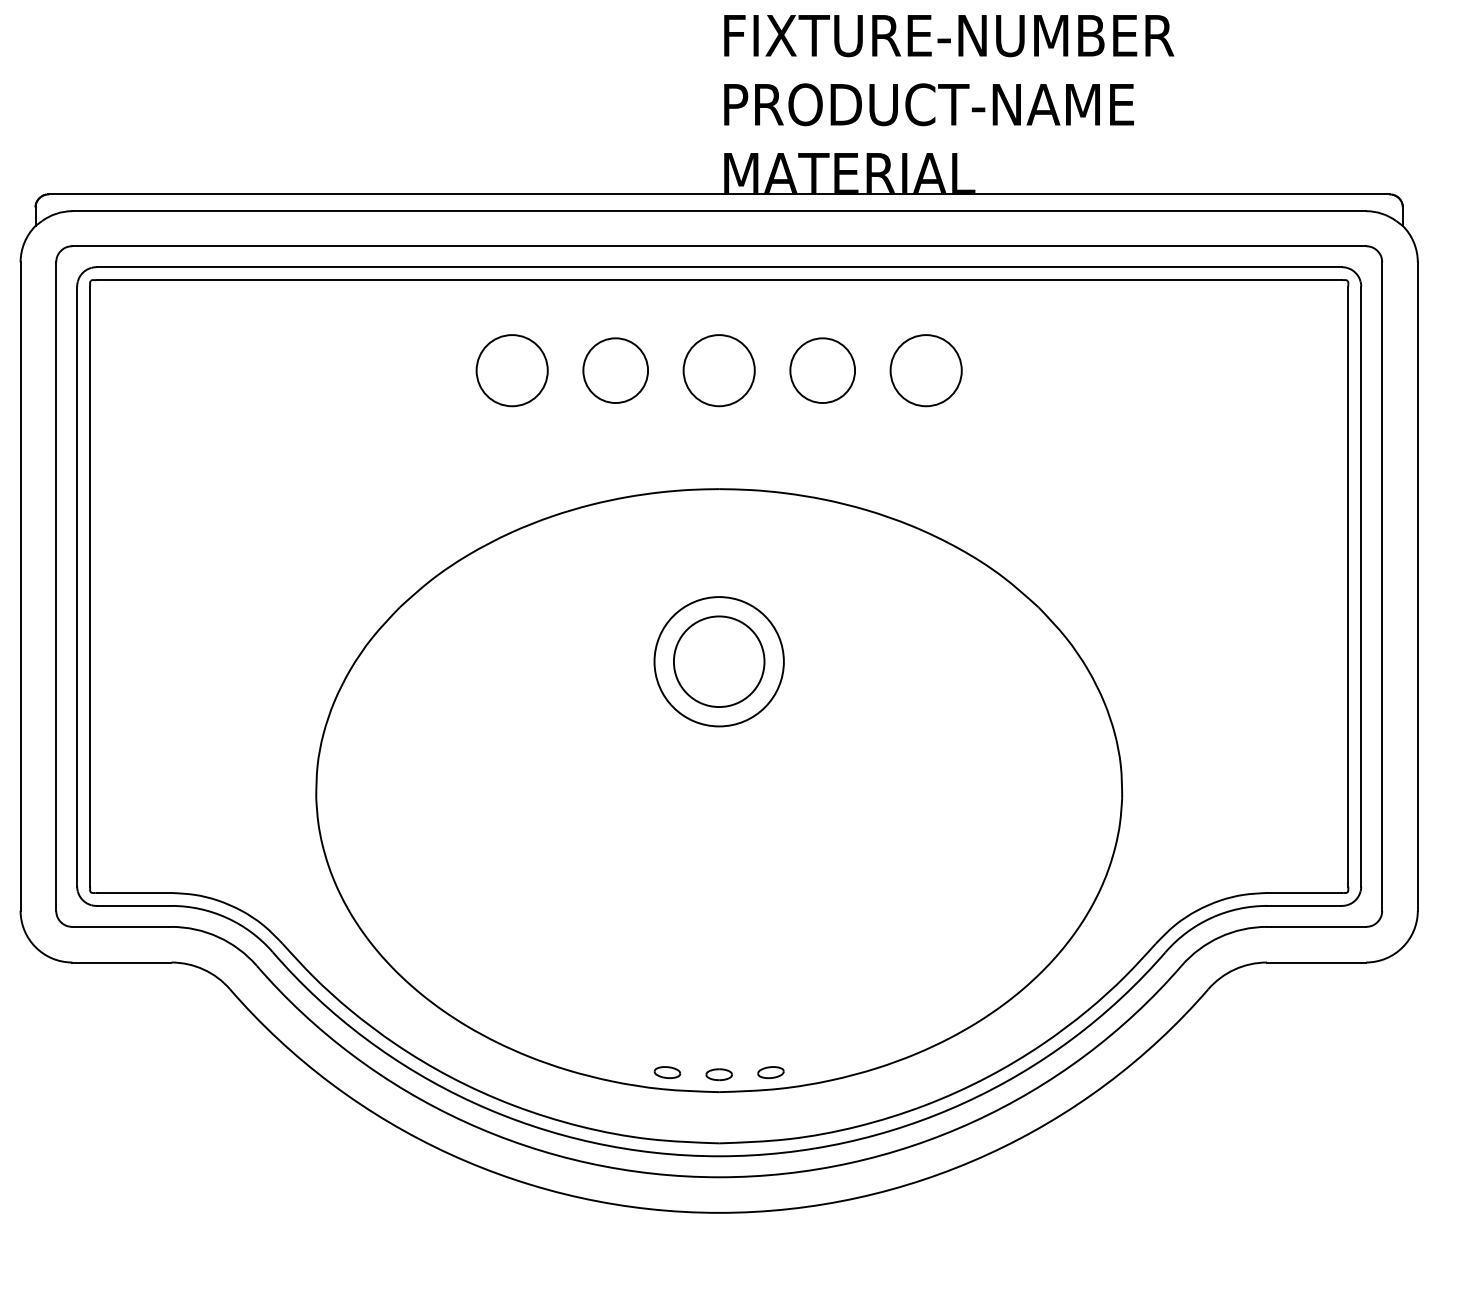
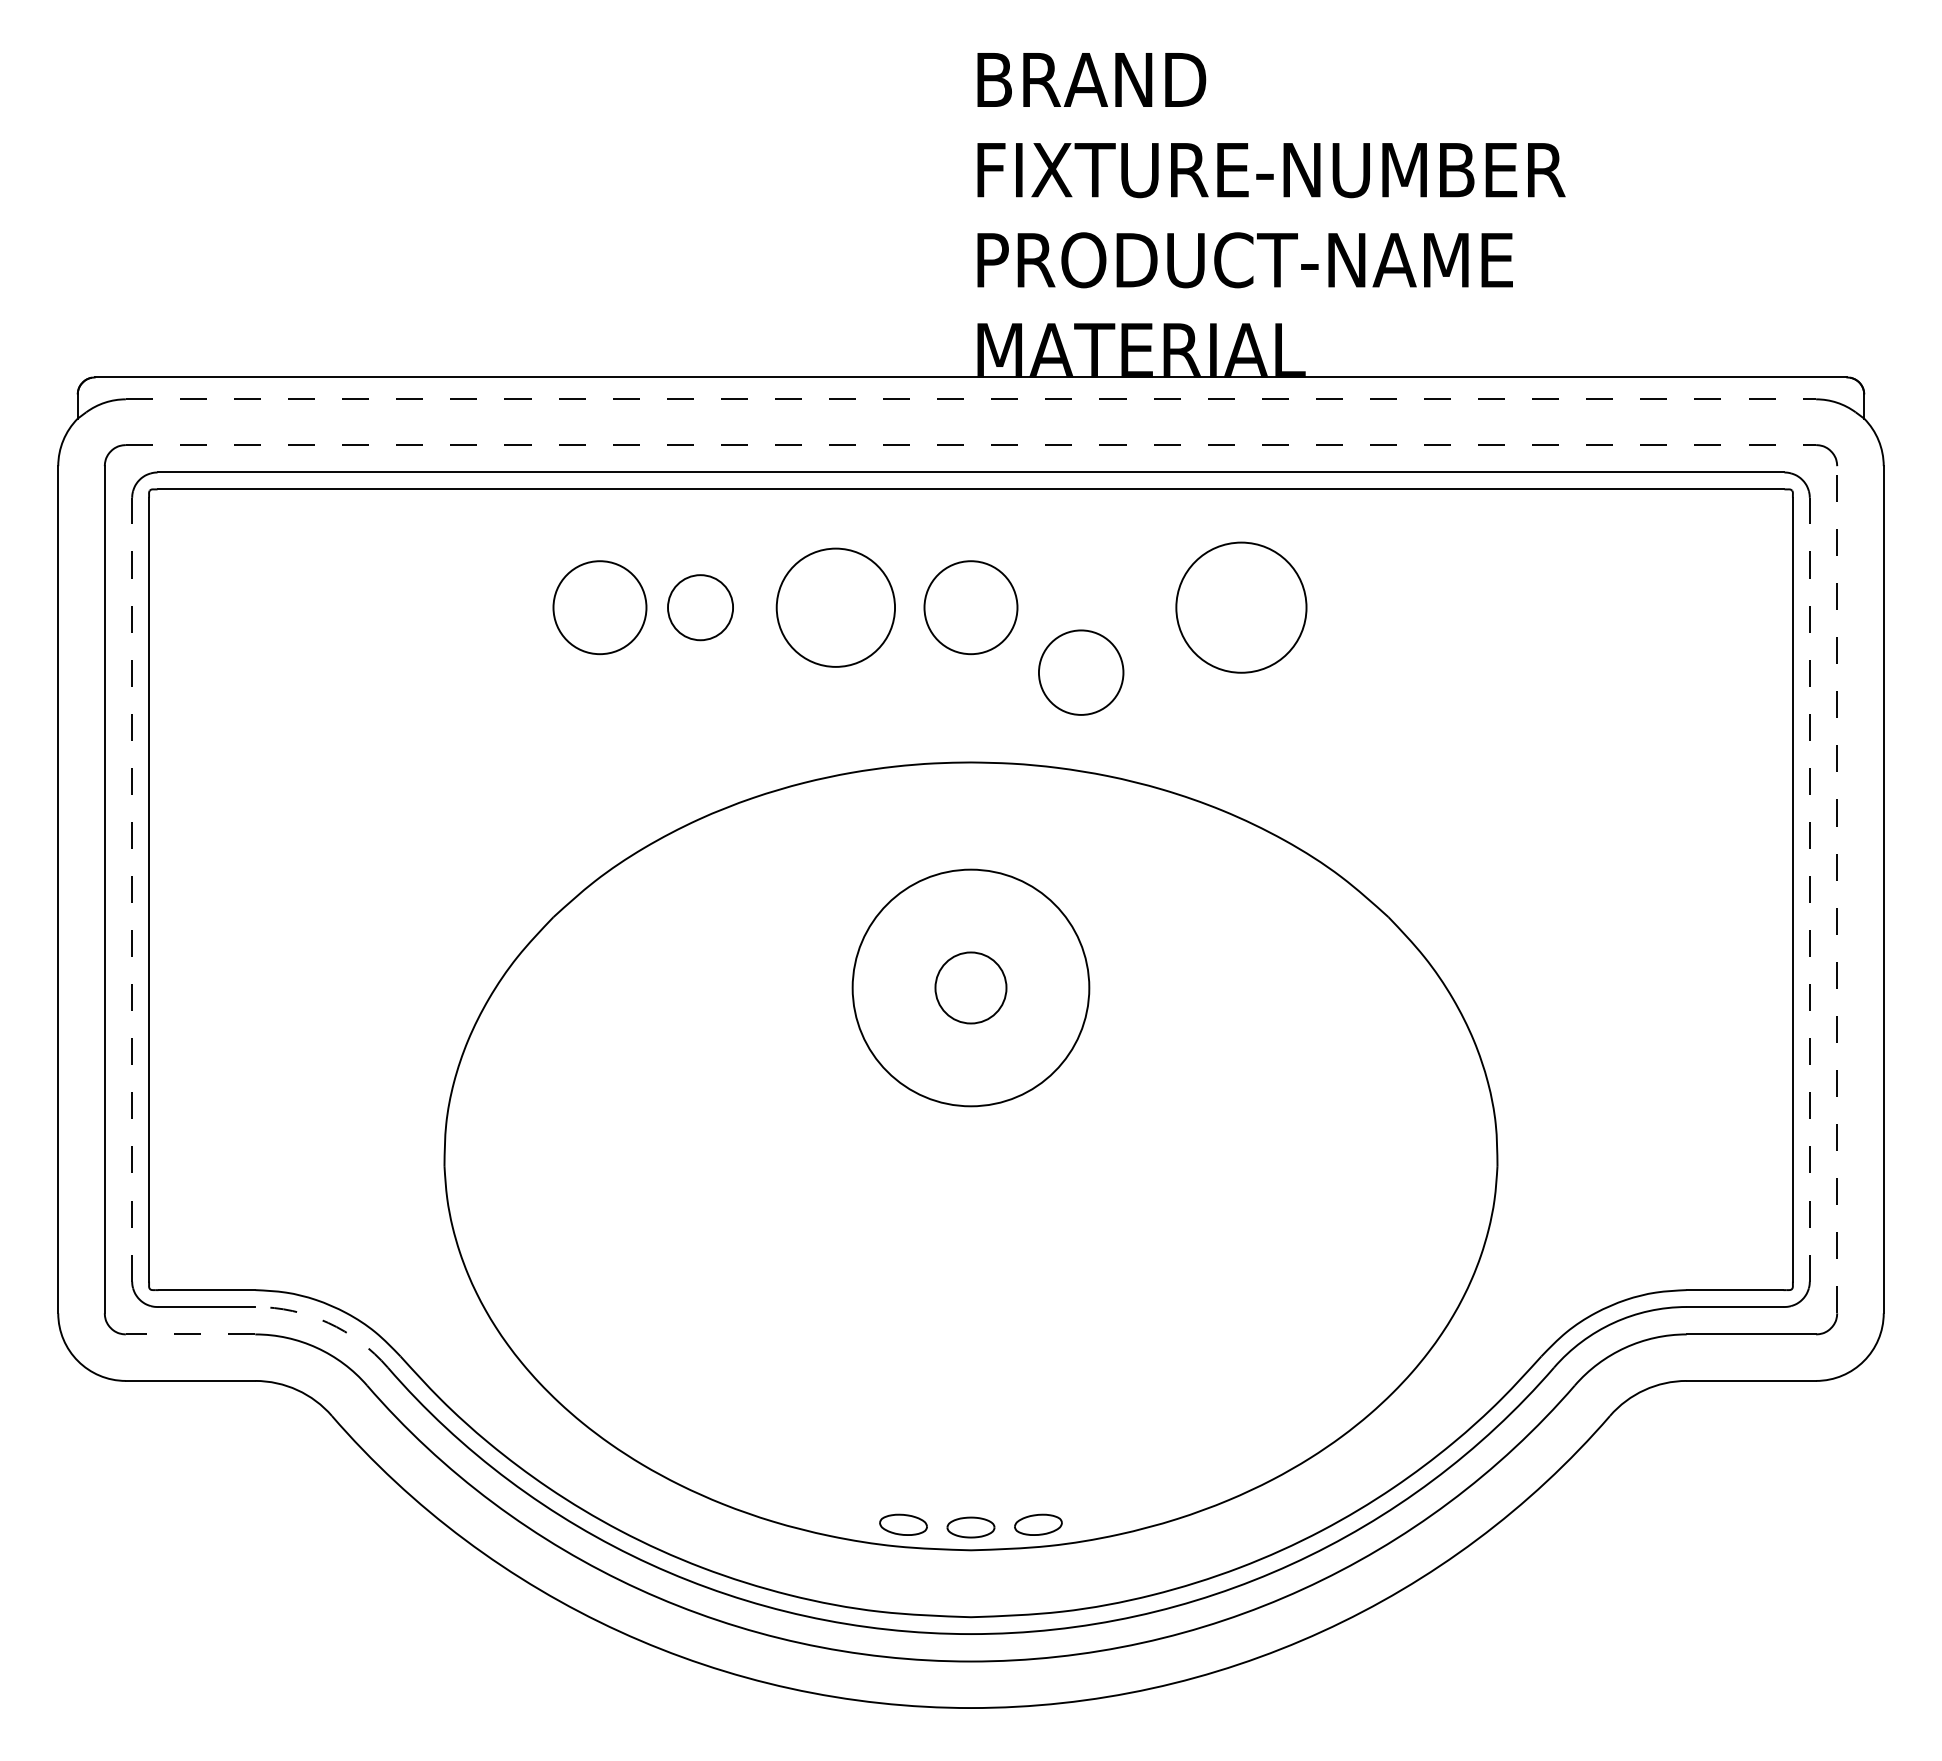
line: (719, 211) -> (971, 399), solid -> dashed
line: (719, 246) -> (971, 445), solid -> dashed
circle: (434, 370) -> (599, 607), added
circle: (512, 370) -> (700, 607), size x0.7
circle: (615, 370) -> (835, 607), size x1.4
circle: (822, 370) -> (1081, 672), moved
circle: (925, 370) -> (1240, 607), size x1.4
line: (77, 586) -> (132, 889), solid -> dashed
line: (1361, 586) -> (1809, 889), solid -> dashed
line: (1382, 586) -> (1837, 889), solid -> dashed
circle: (718, 661) -> (970, 987), size x0.6
circle: (718, 661) -> (970, 987), size x1.4
arc: (227, 917) -> (328, 1322), solid -> dashed
line: (121, 926) -> (190, 1334), solid -> dashed
part: (666, 1072) -> (902, 1524), size x1.4
part: (770, 1072) -> (1038, 1524), size x1.4
part: (718, 1074) -> (970, 1527), size x1.4

